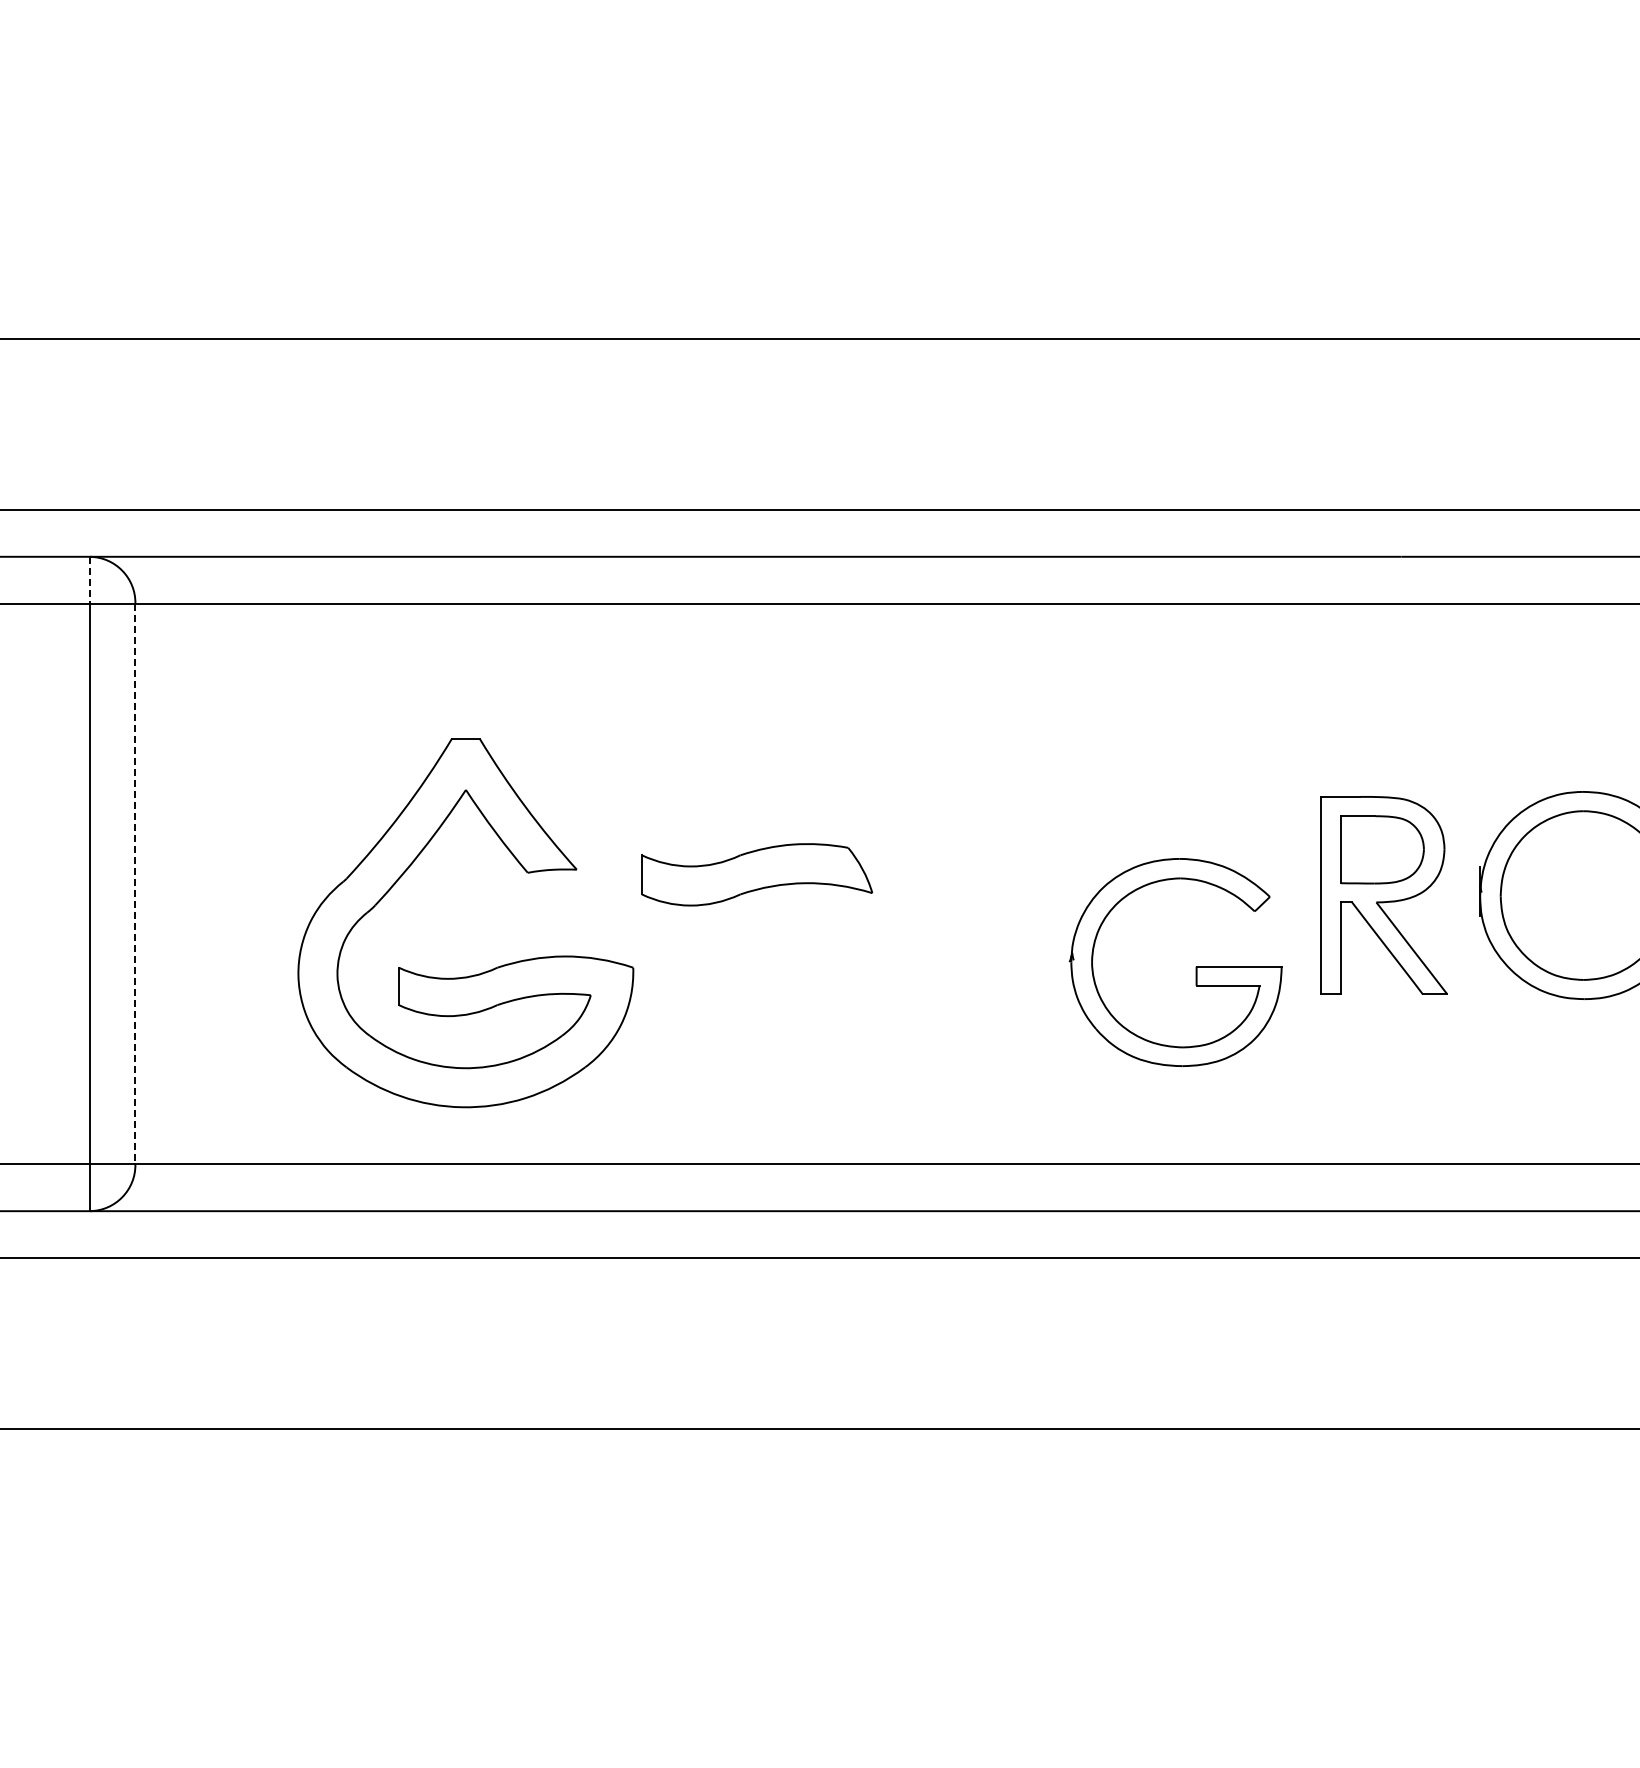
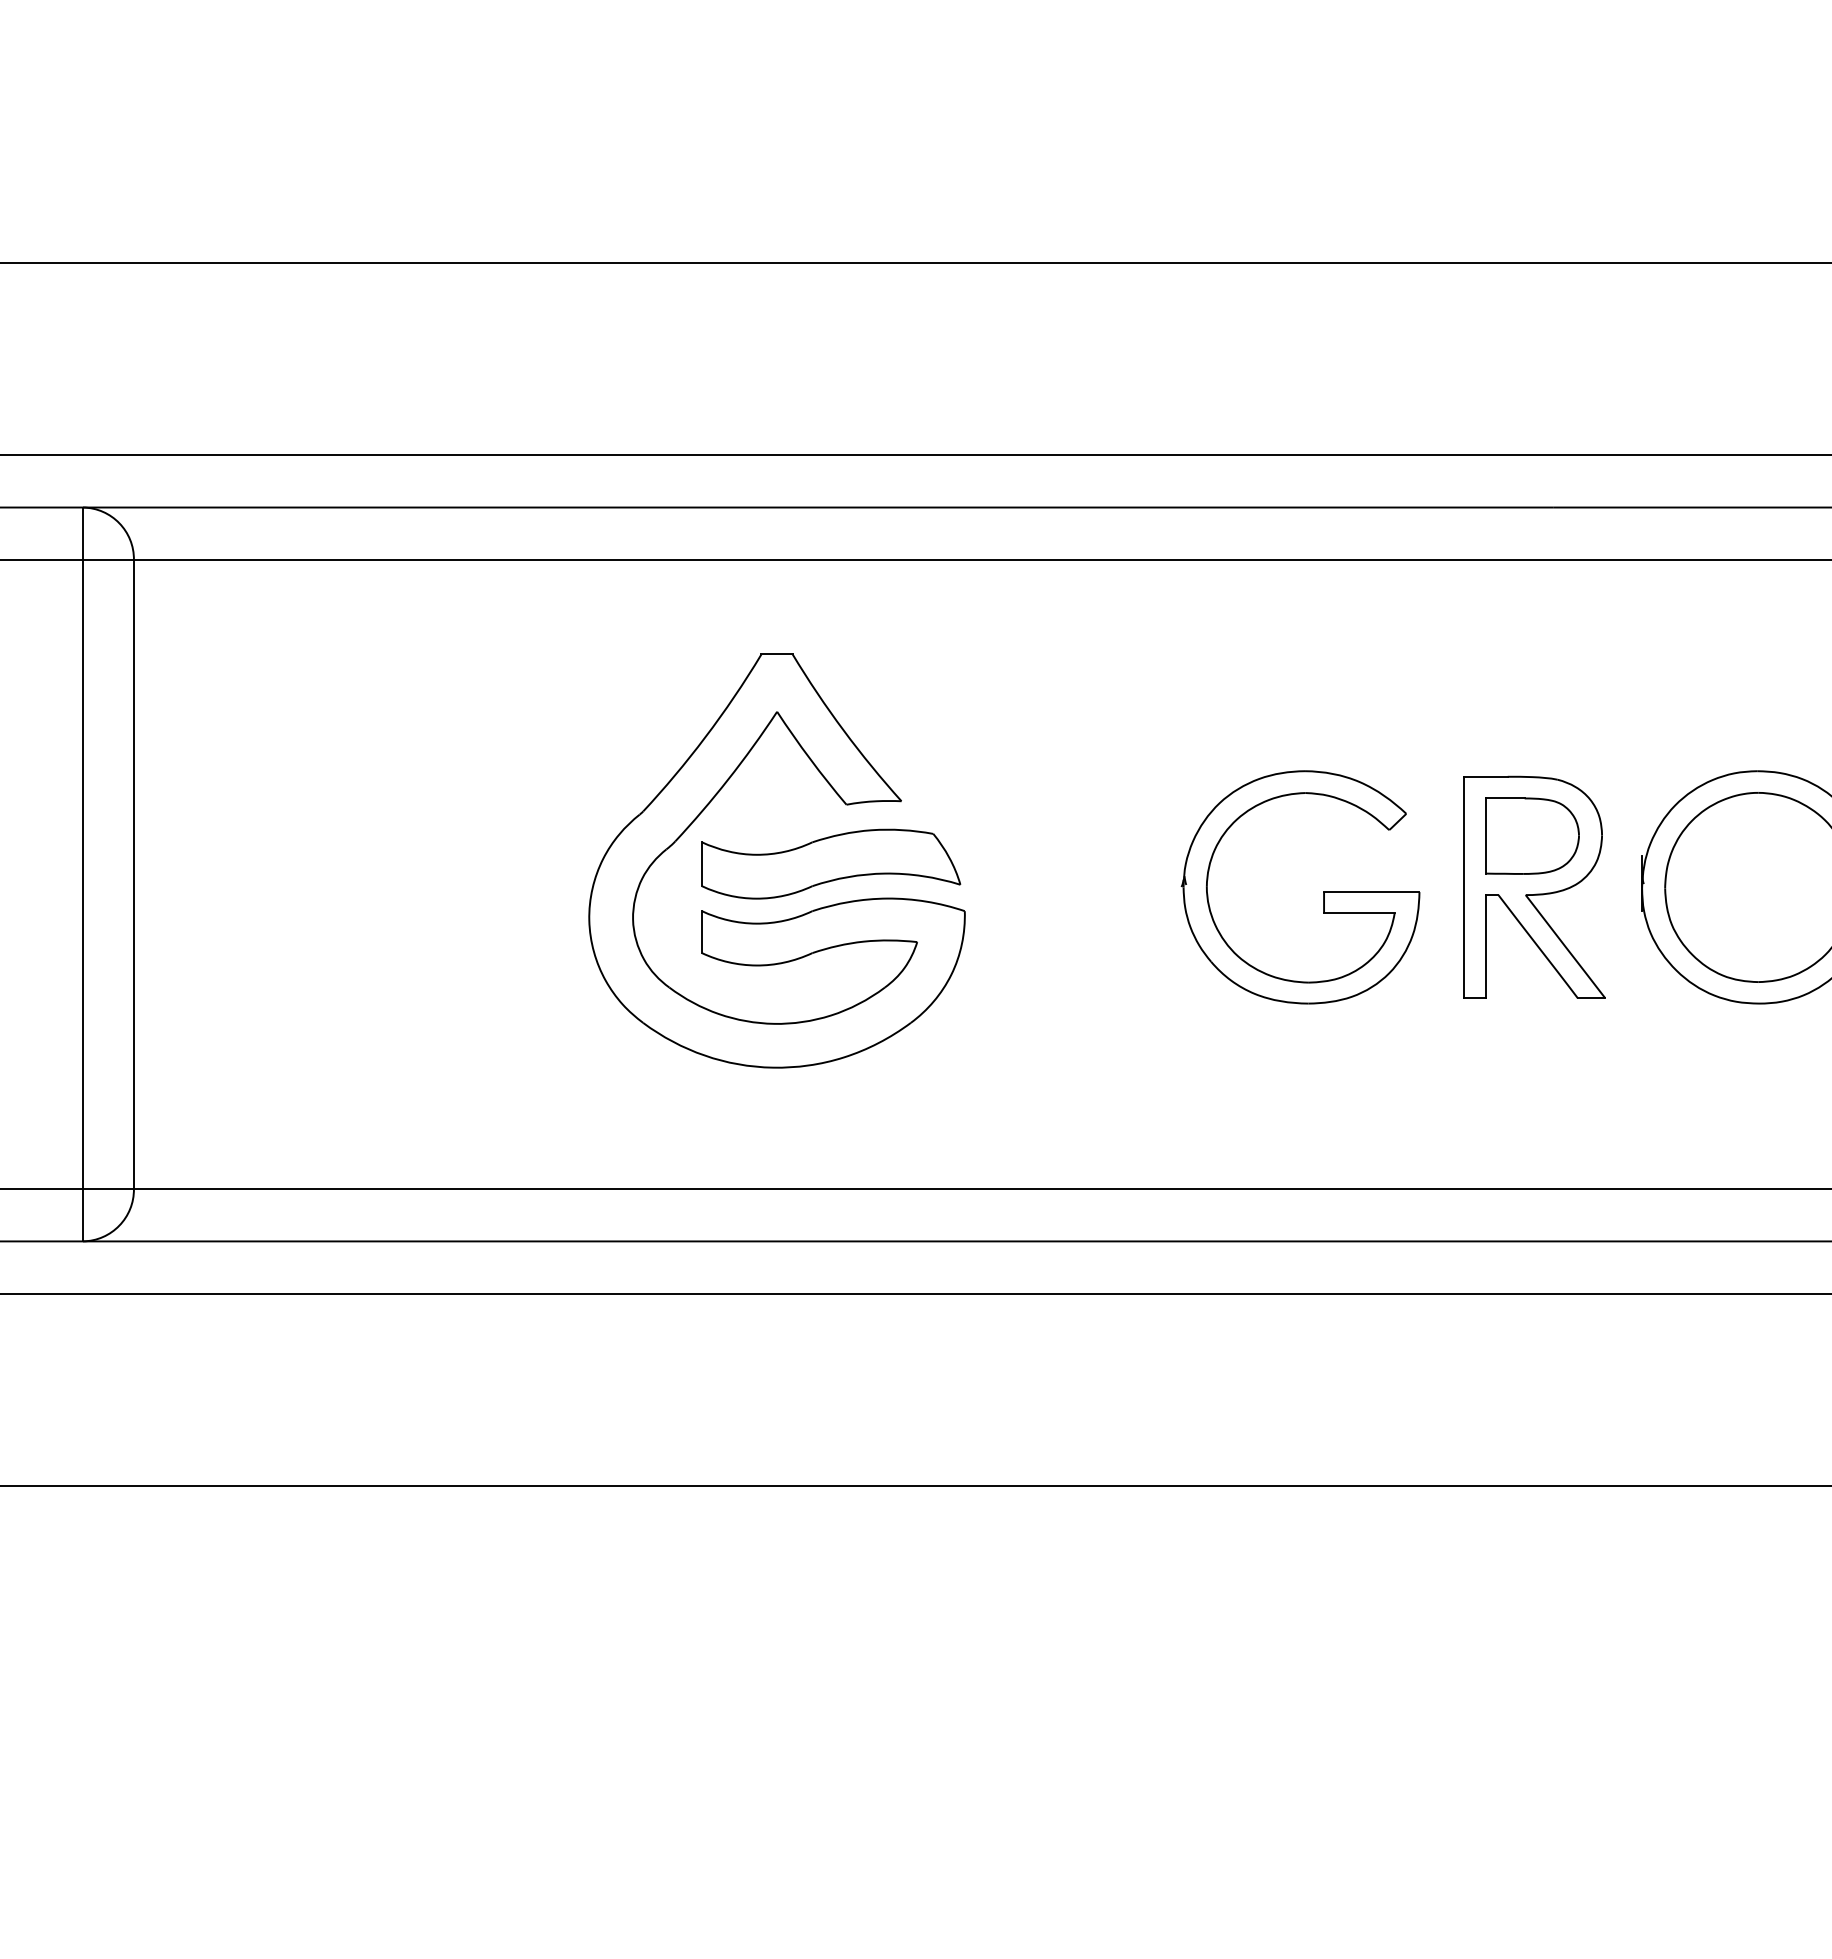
line: (90, 580) -> (83, 534), dashed -> solid
line: (135, 884) -> (134, 875), dashed -> solid
part: (1195, 967) -> (1322, 892), moved
part: (481, 972) -> (794, 916), moved

